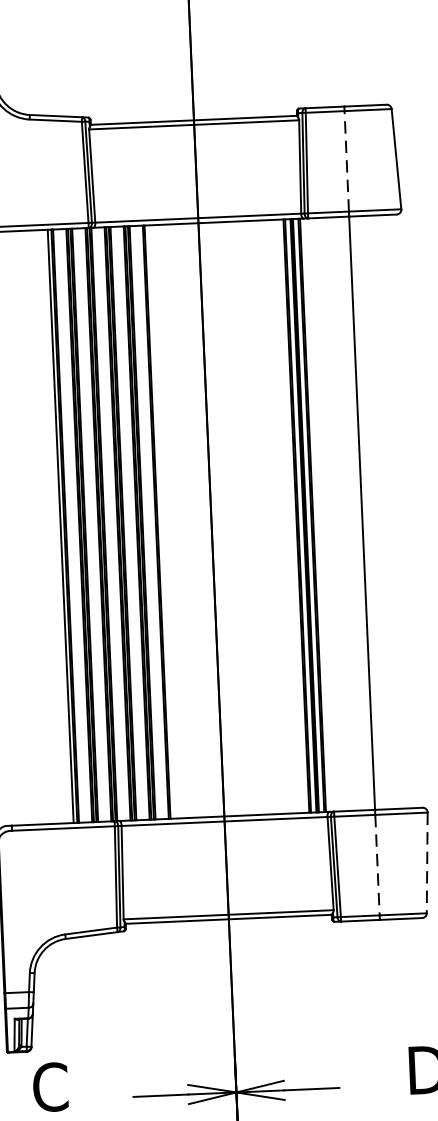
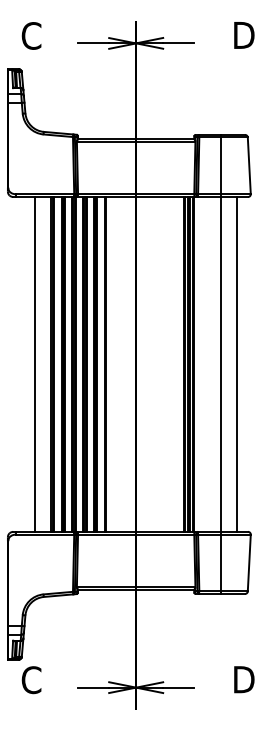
line: (347, 160) -> (221, 165), dashed -> solid
line: (390, 512) -> (237, 364), added
line: (31, 527) -> (34, 364), added
line: (427, 863) -> (249, 563), dashed -> solid
line: (377, 865) -> (221, 563), dashed -> solid

